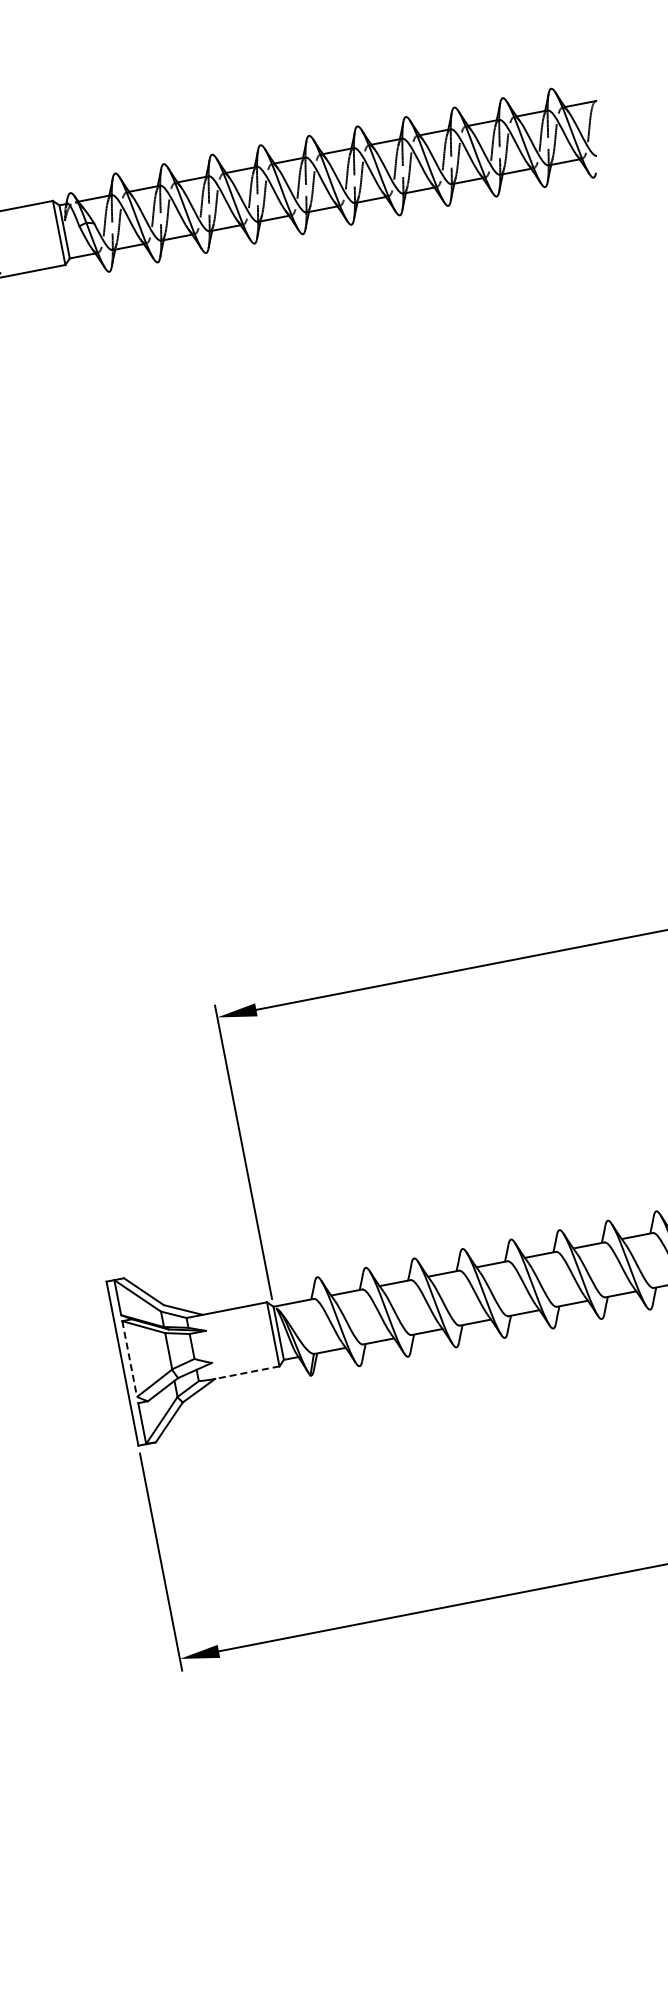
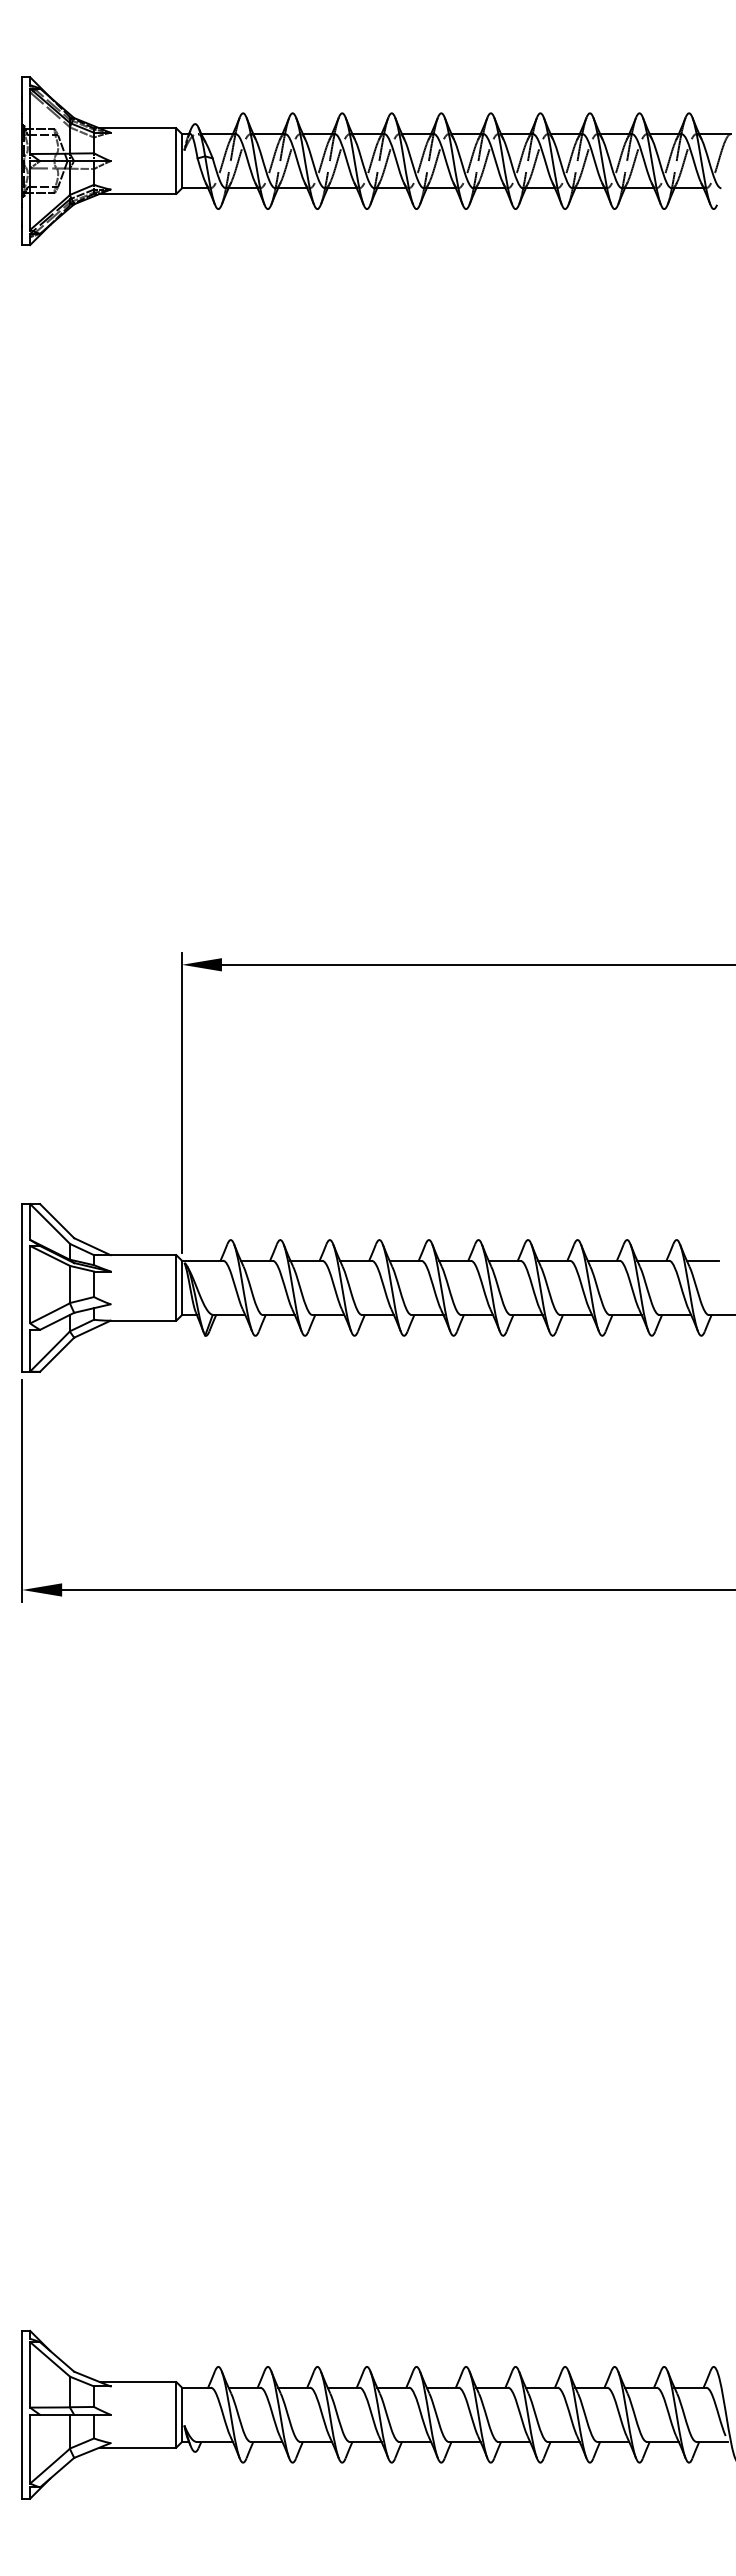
line: (129, 1358) -> (30, 1284), dashed -> solid
line: (247, 1372) -> (143, 1320), dashed -> solid

